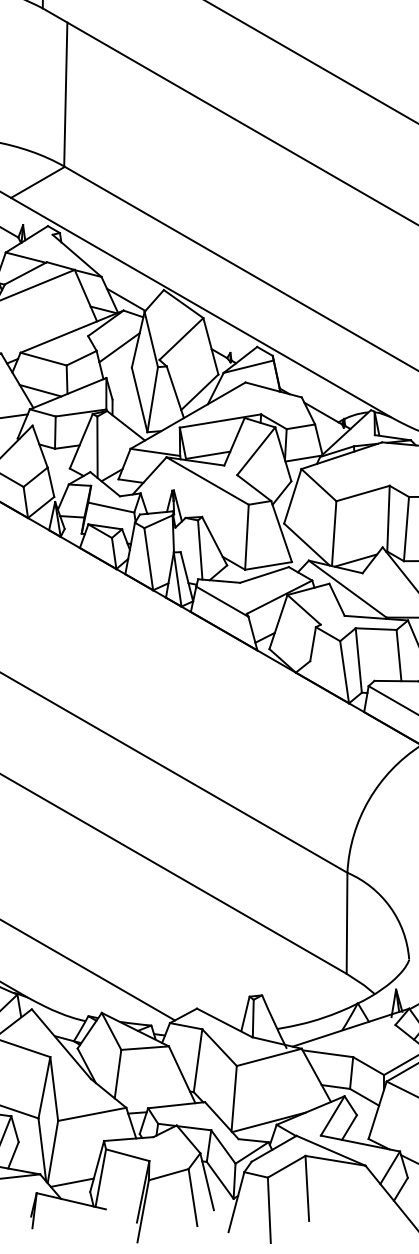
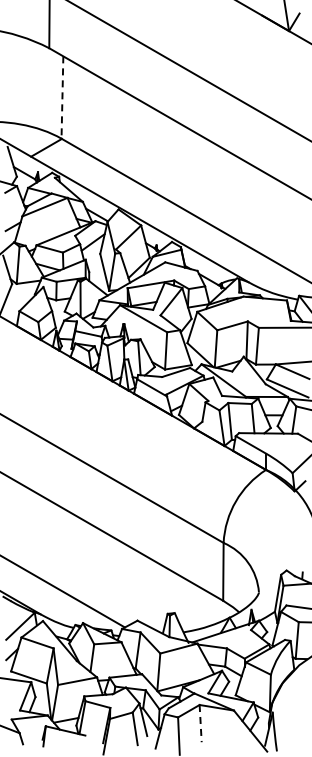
line: (65, 96) -> (62, 98), solid -> dashed
line: (307, 1188) -> (200, 723), solid -> dashed

